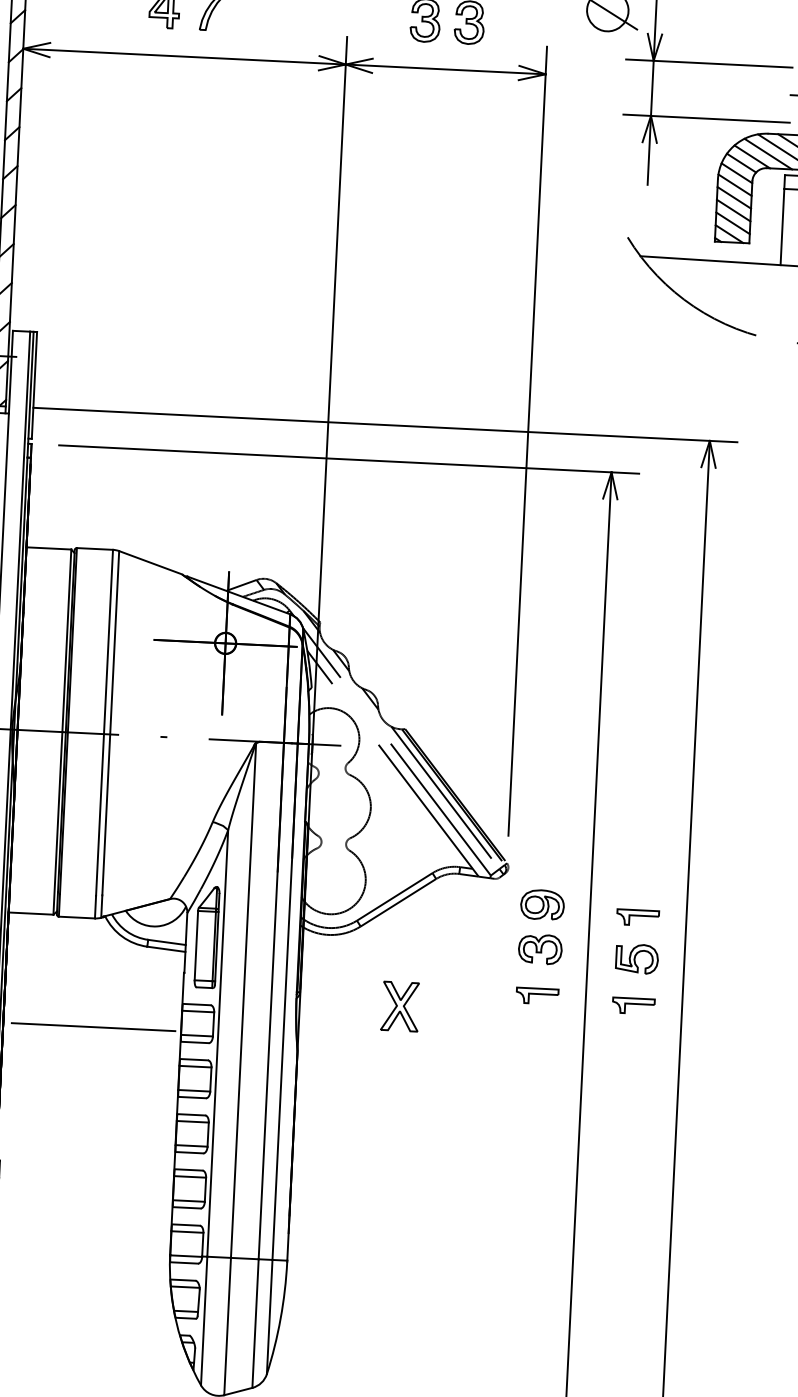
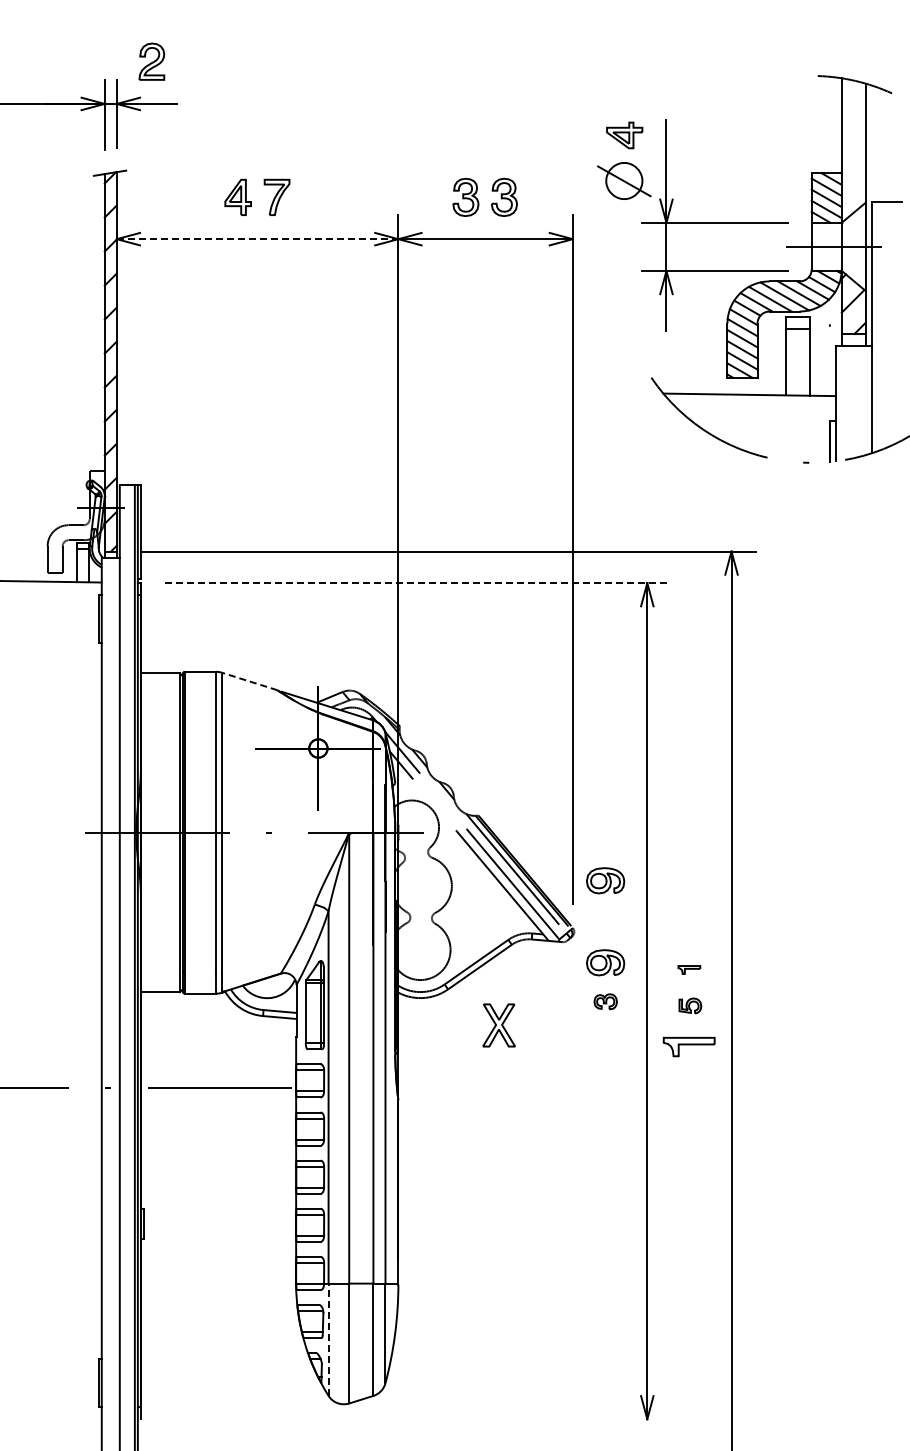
line: (184, 57) -> (257, 239), solid -> dashed
line: (349, 460) -> (418, 583), solid -> dashed
line: (150, 562) -> (249, 681), solid -> dashed
part: (547, 810) -> (605, 880), added
part: (638, 917) -> (689, 969), size x0.6
part: (540, 949) -> (605, 1001), size x0.6
part: (637, 958) -> (690, 1005), size x0.6
part: (537, 996) -> (605, 1042), removed
part: (633, 1005) -> (689, 1046), size x1.4
part: (399, 1006) -> (498, 1025), moved
line: (204, 1320) -> (328, 1339), solid -> dashed

